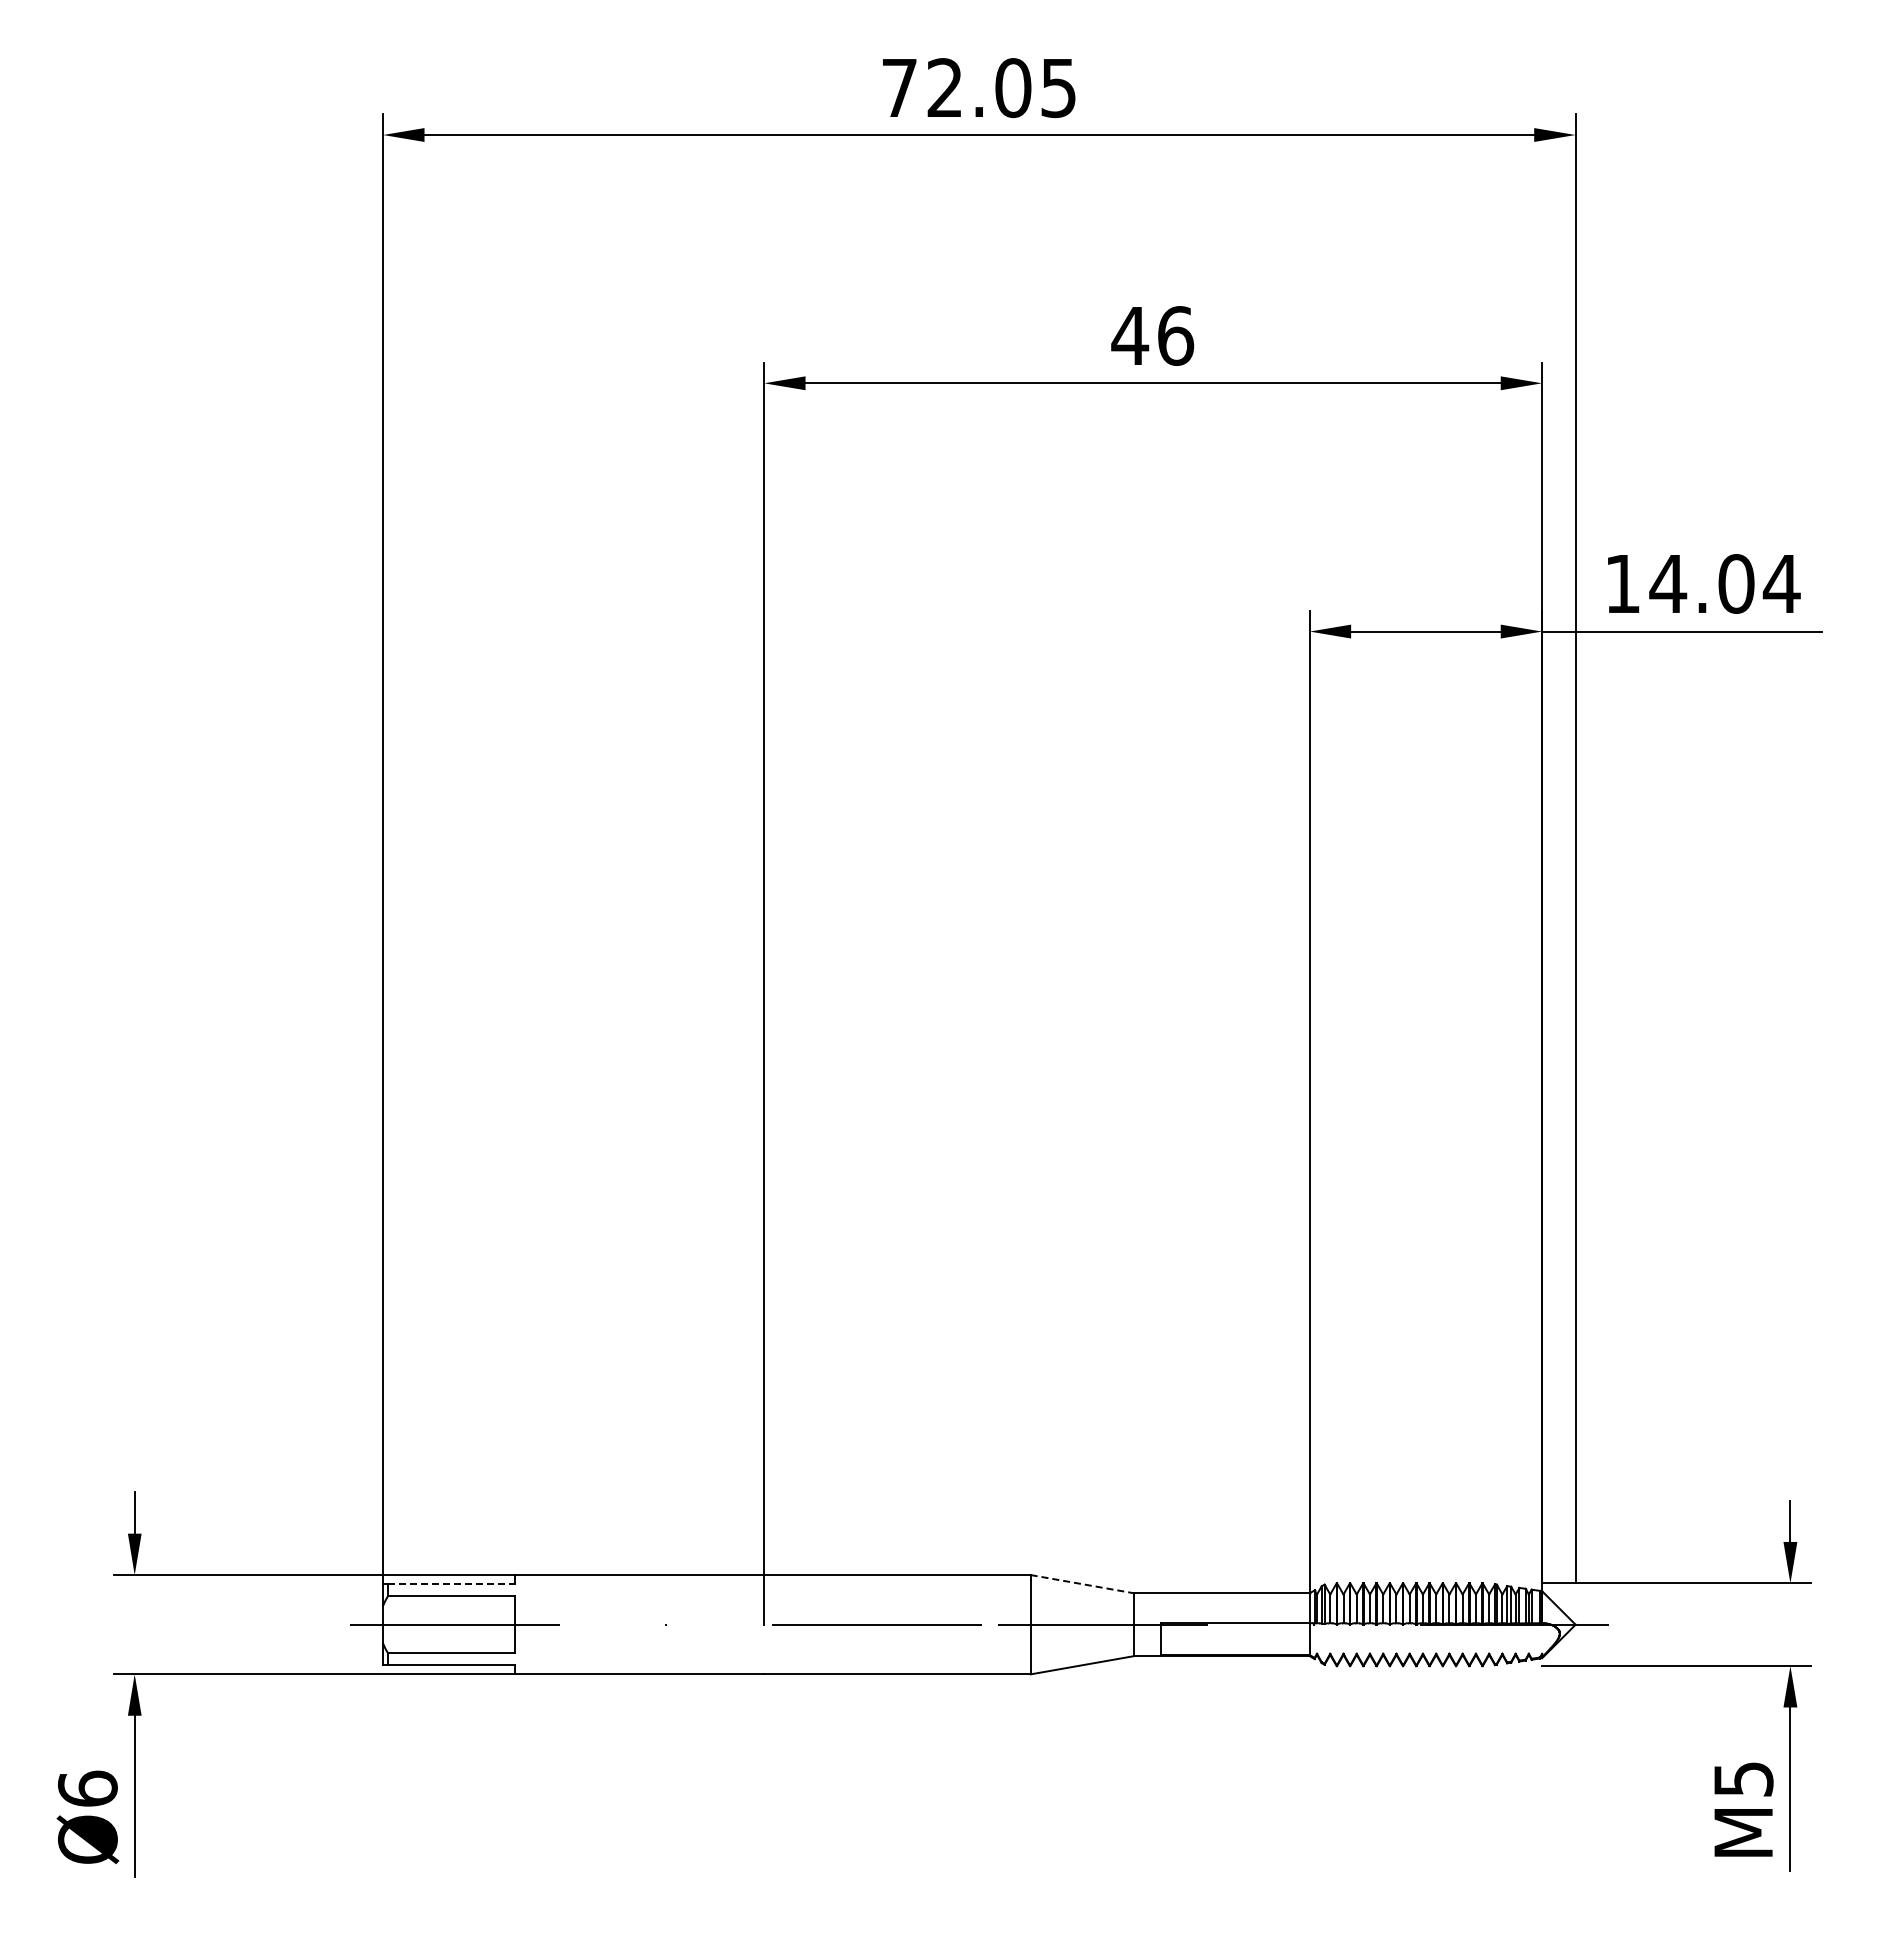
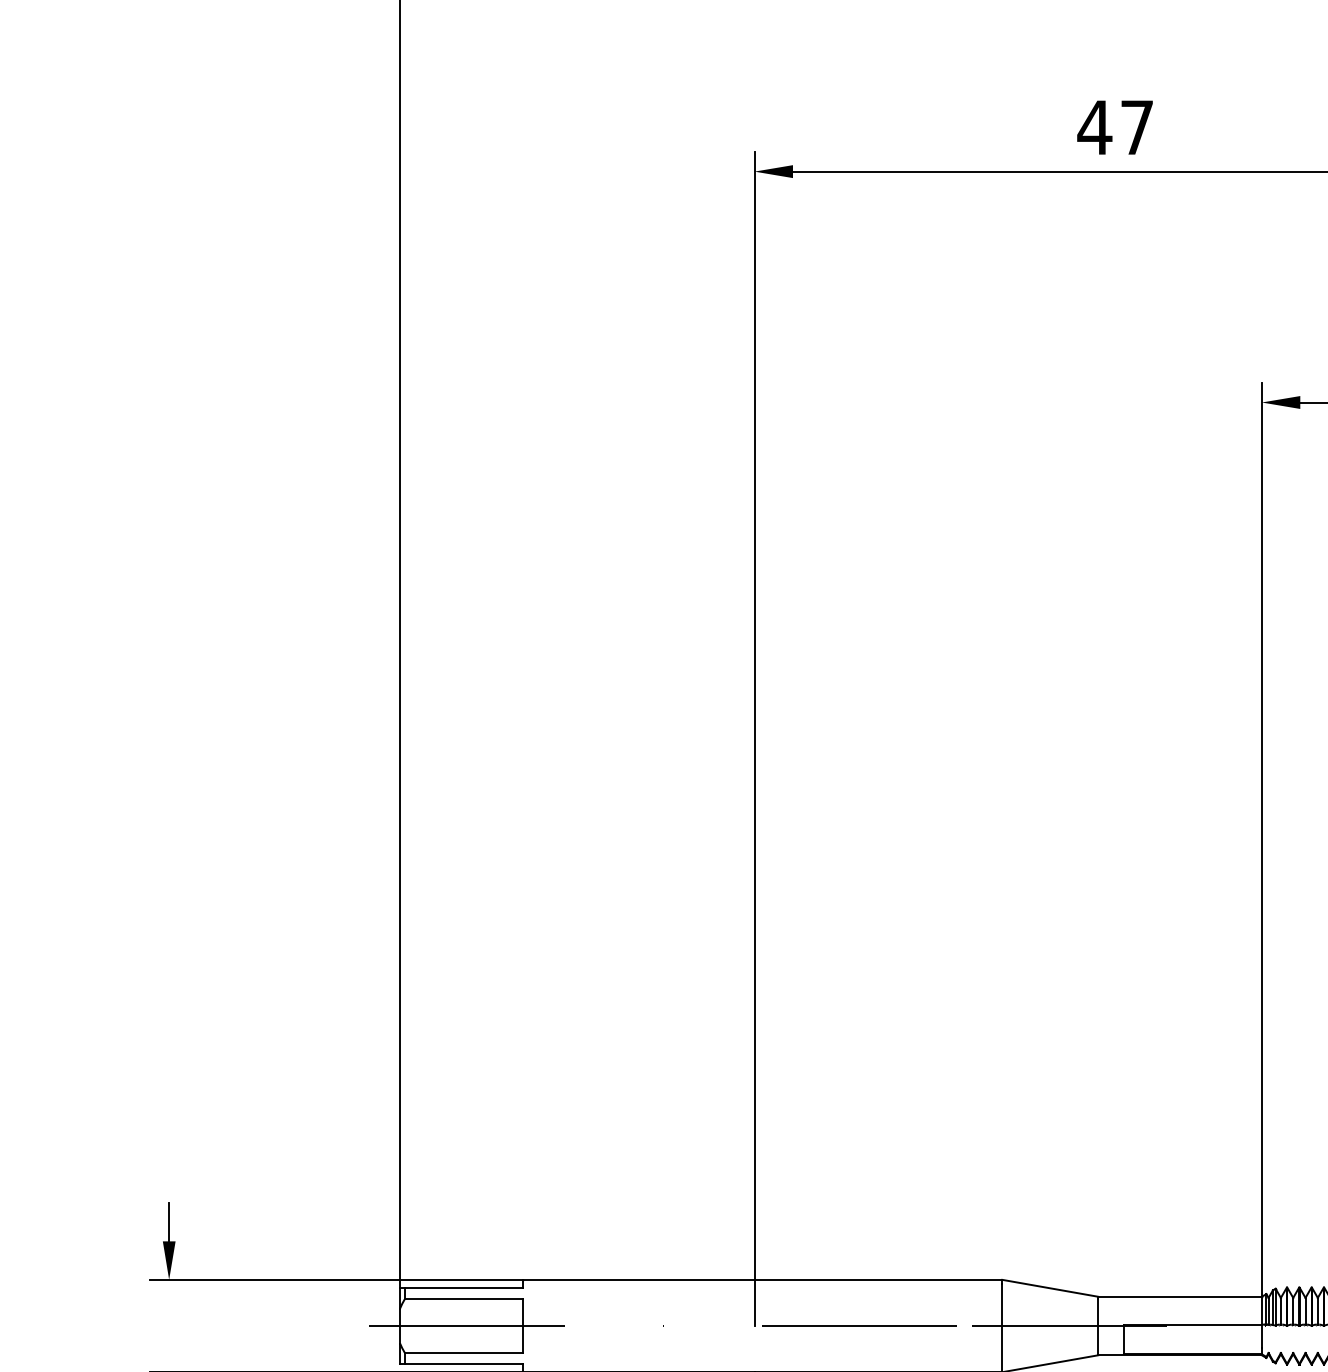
text: (1176, 335) -> (1137, 127), 46 -> 47
line: (451, 1584) -> (463, 1288), dashed -> solid
line: (1082, 1584) -> (1050, 1288), dashed -> solid

